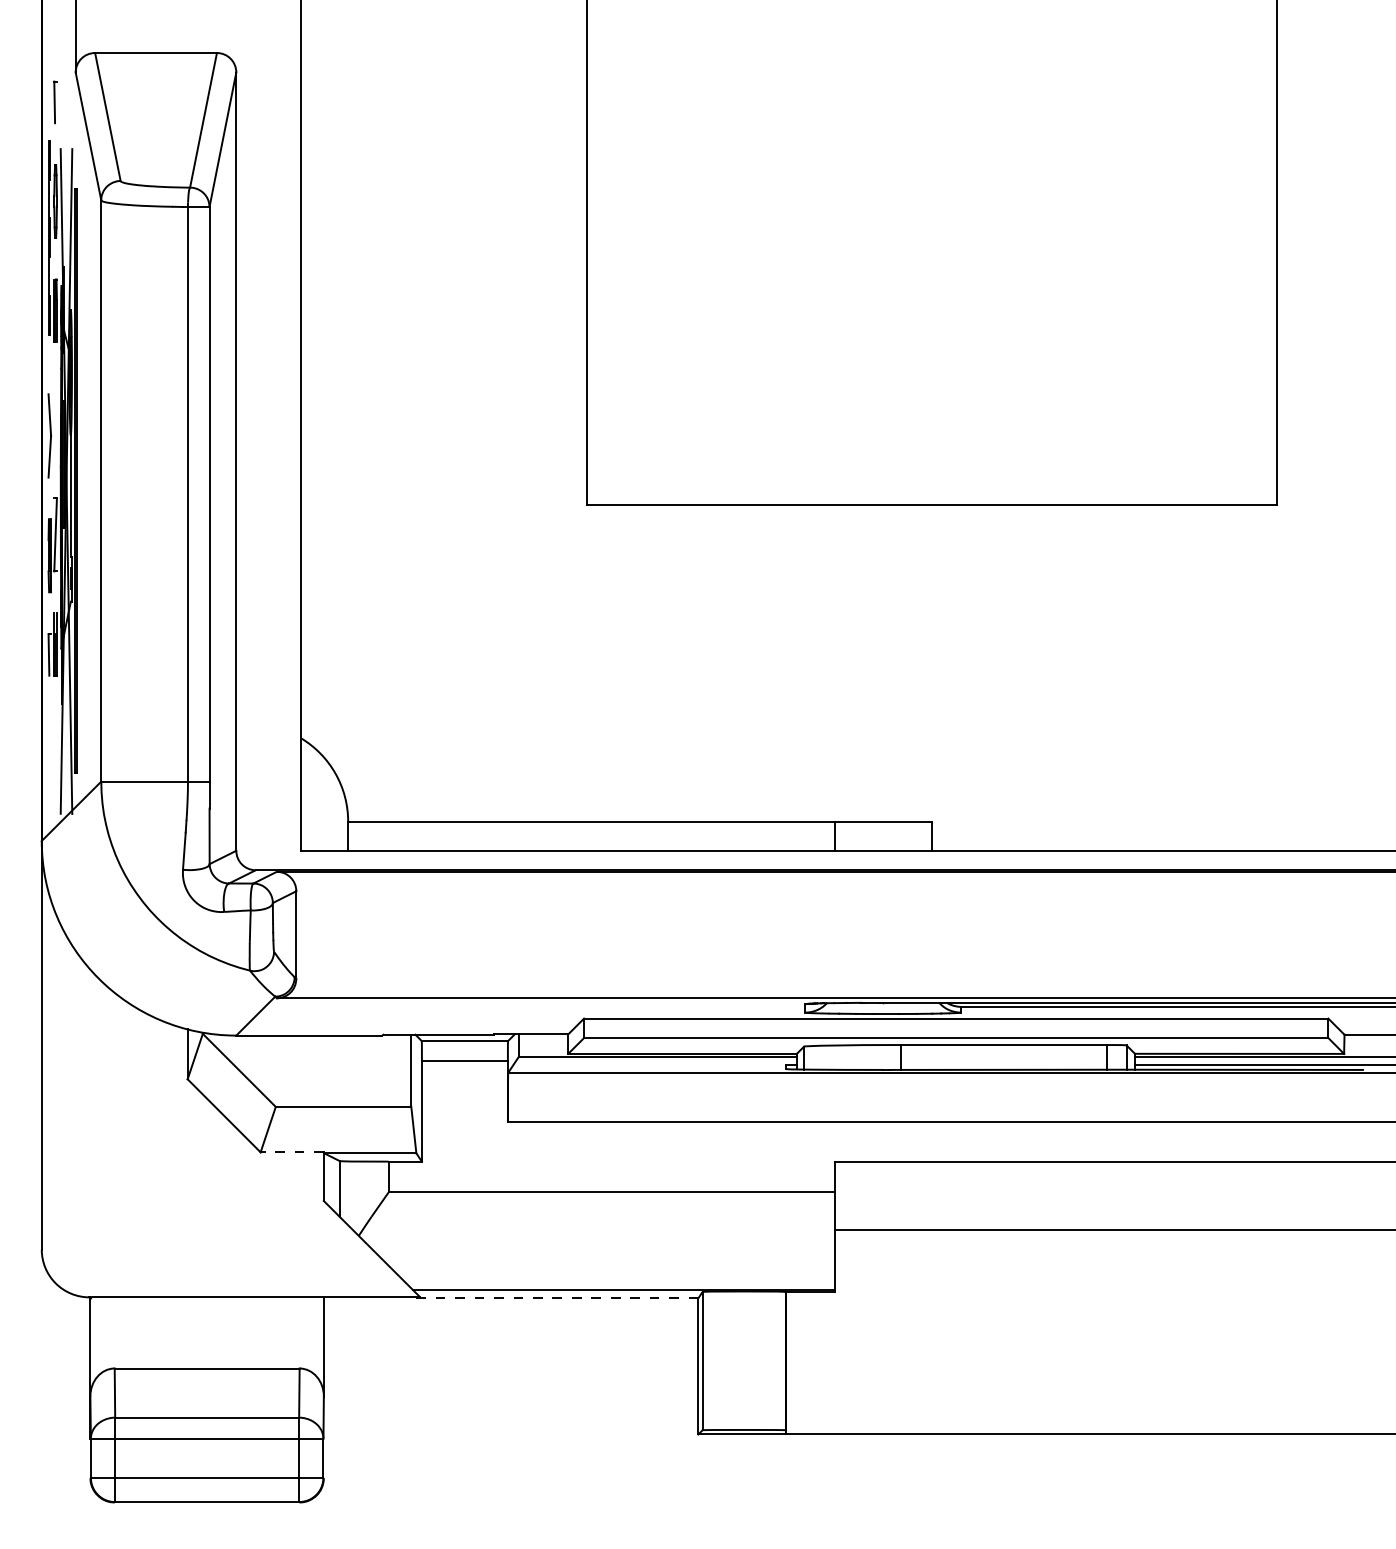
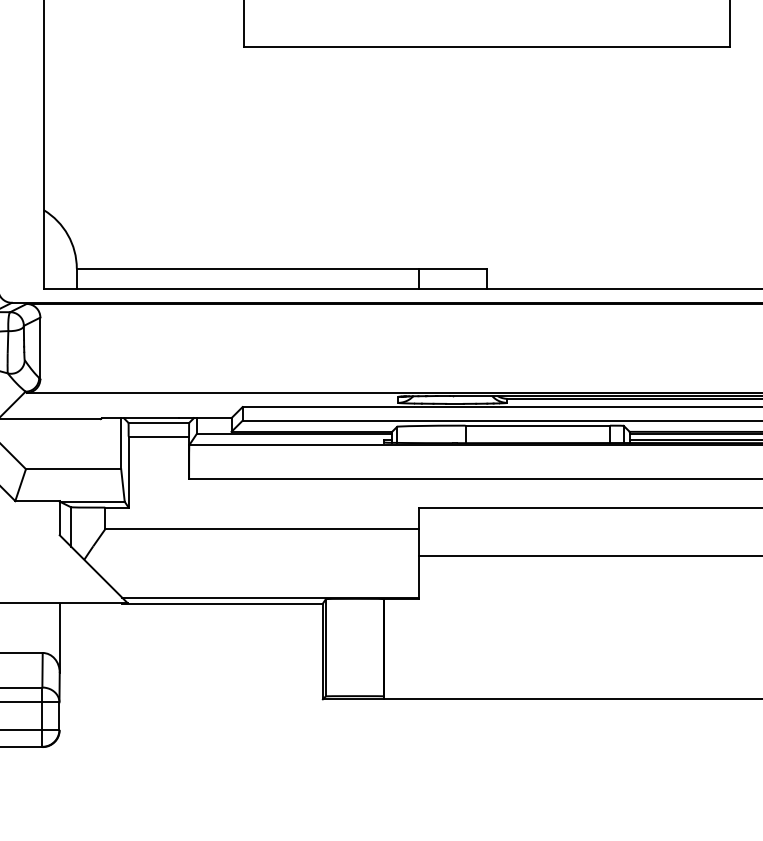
line: (292, 1152) -> (37, 501), dashed -> solid
line: (555, 1298) -> (222, 603), dashed -> solid

